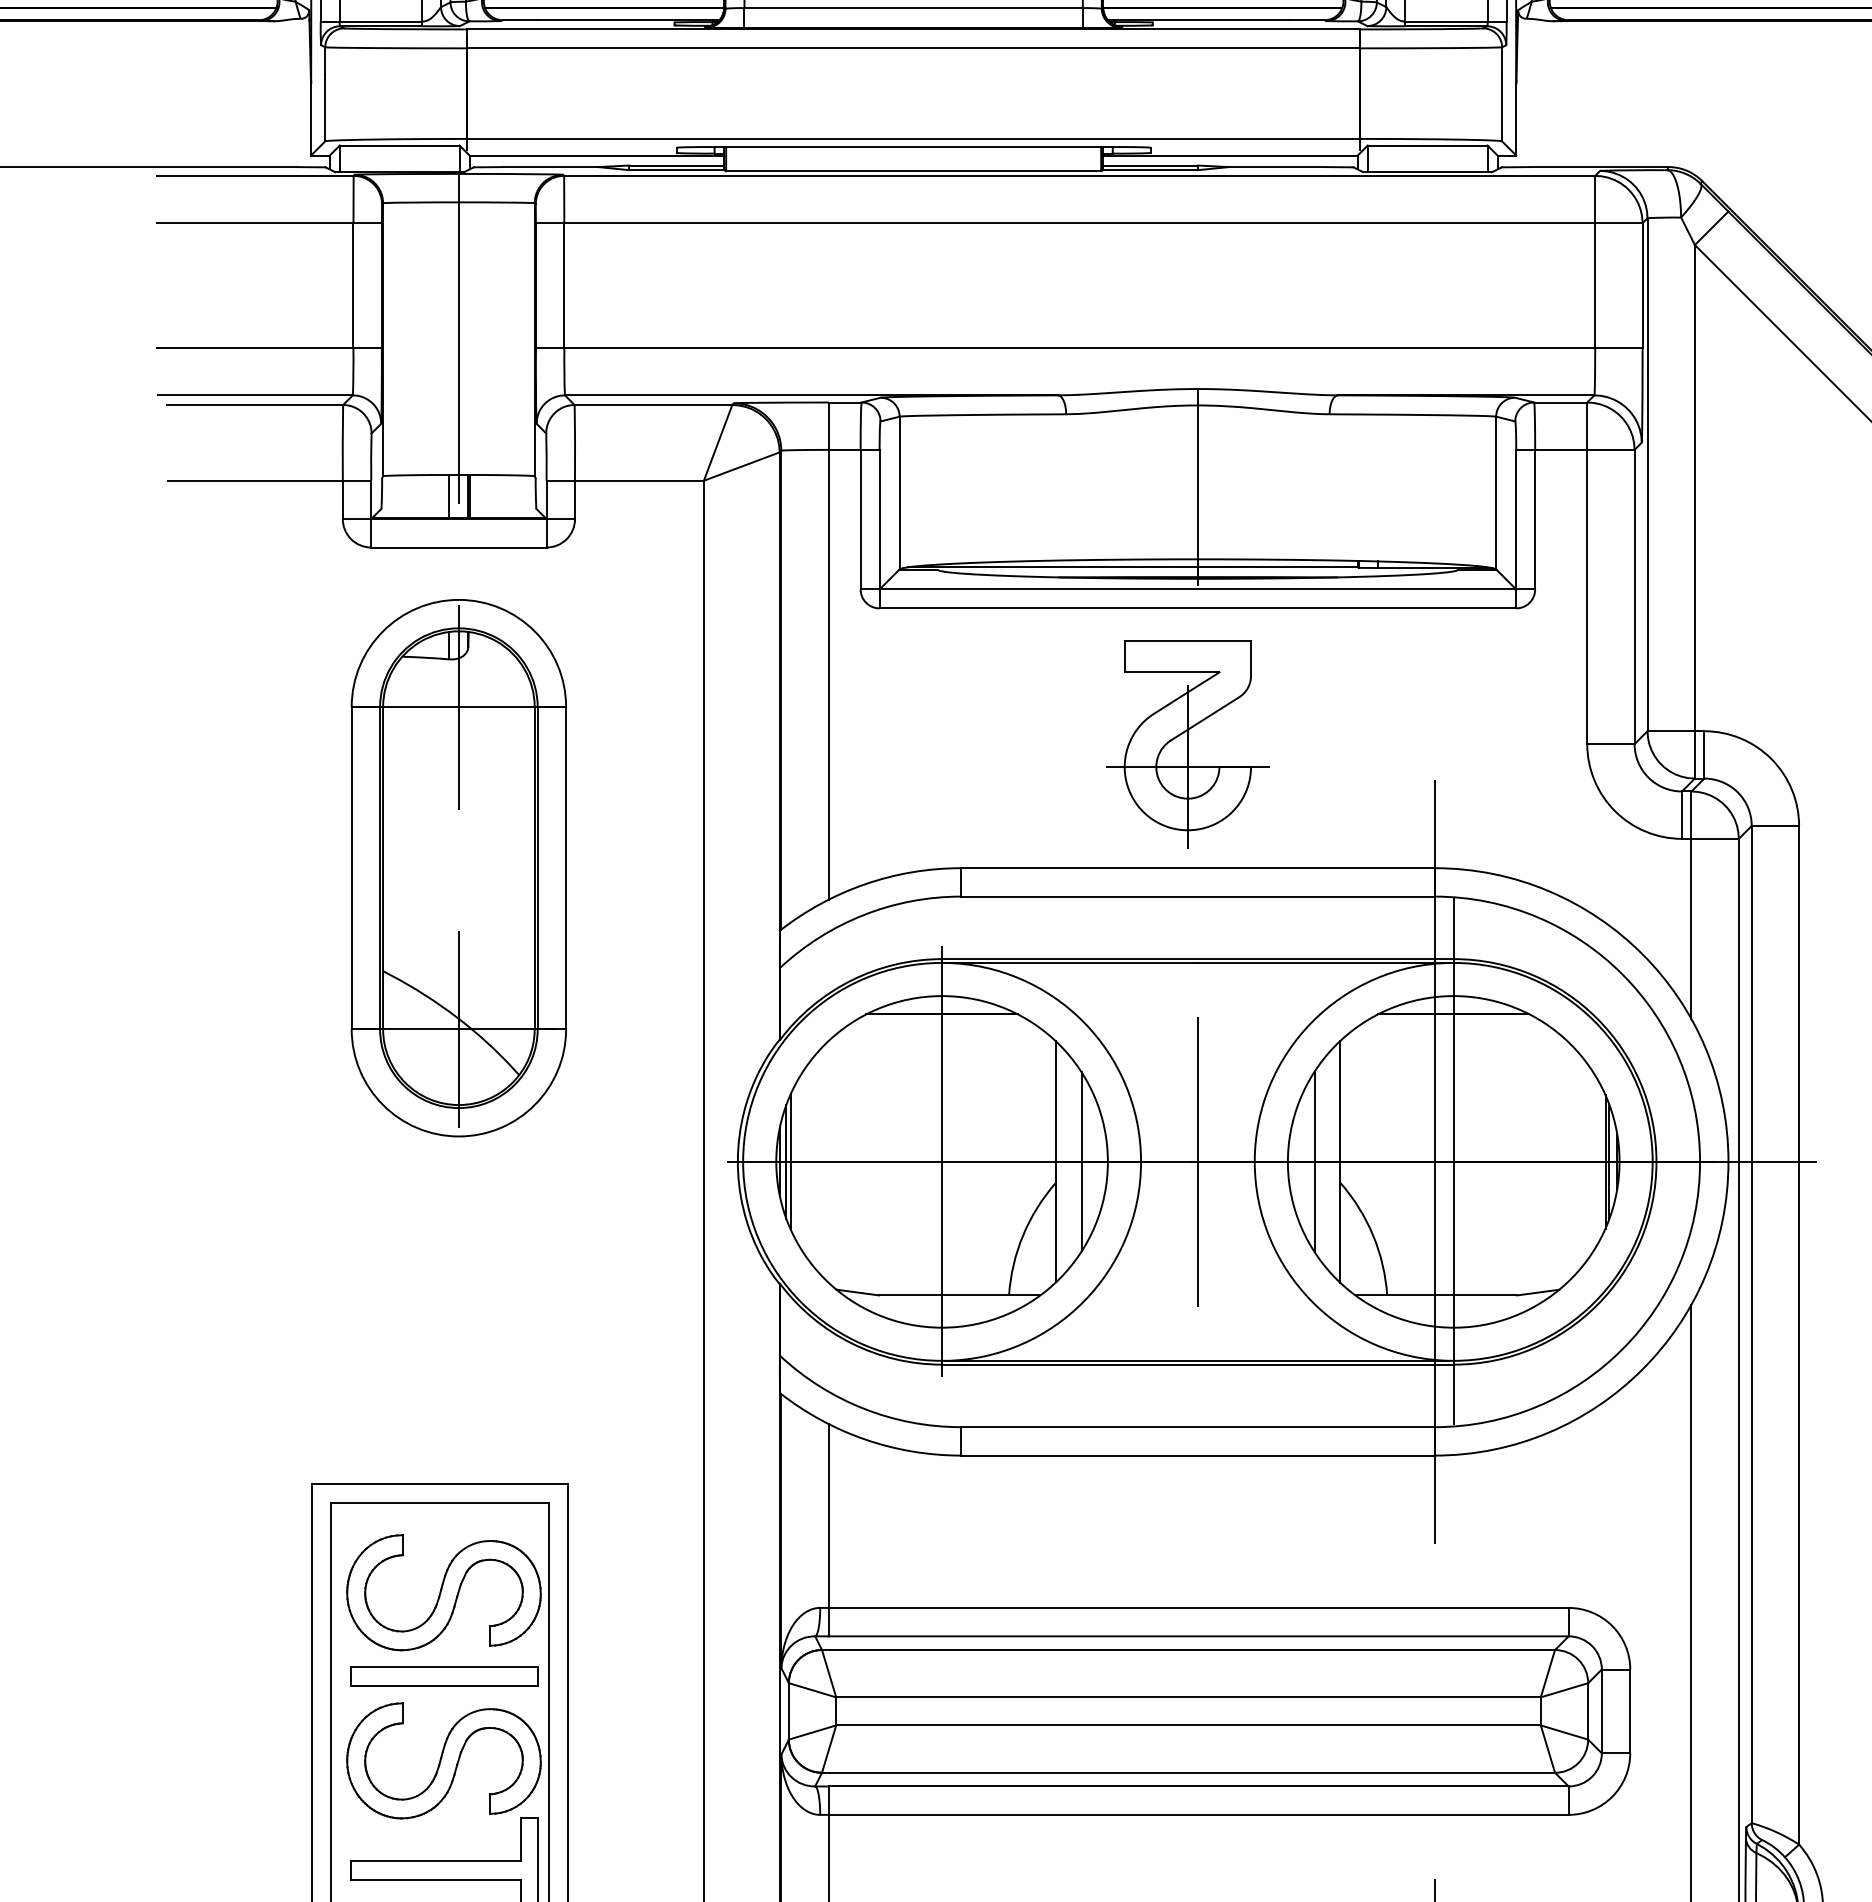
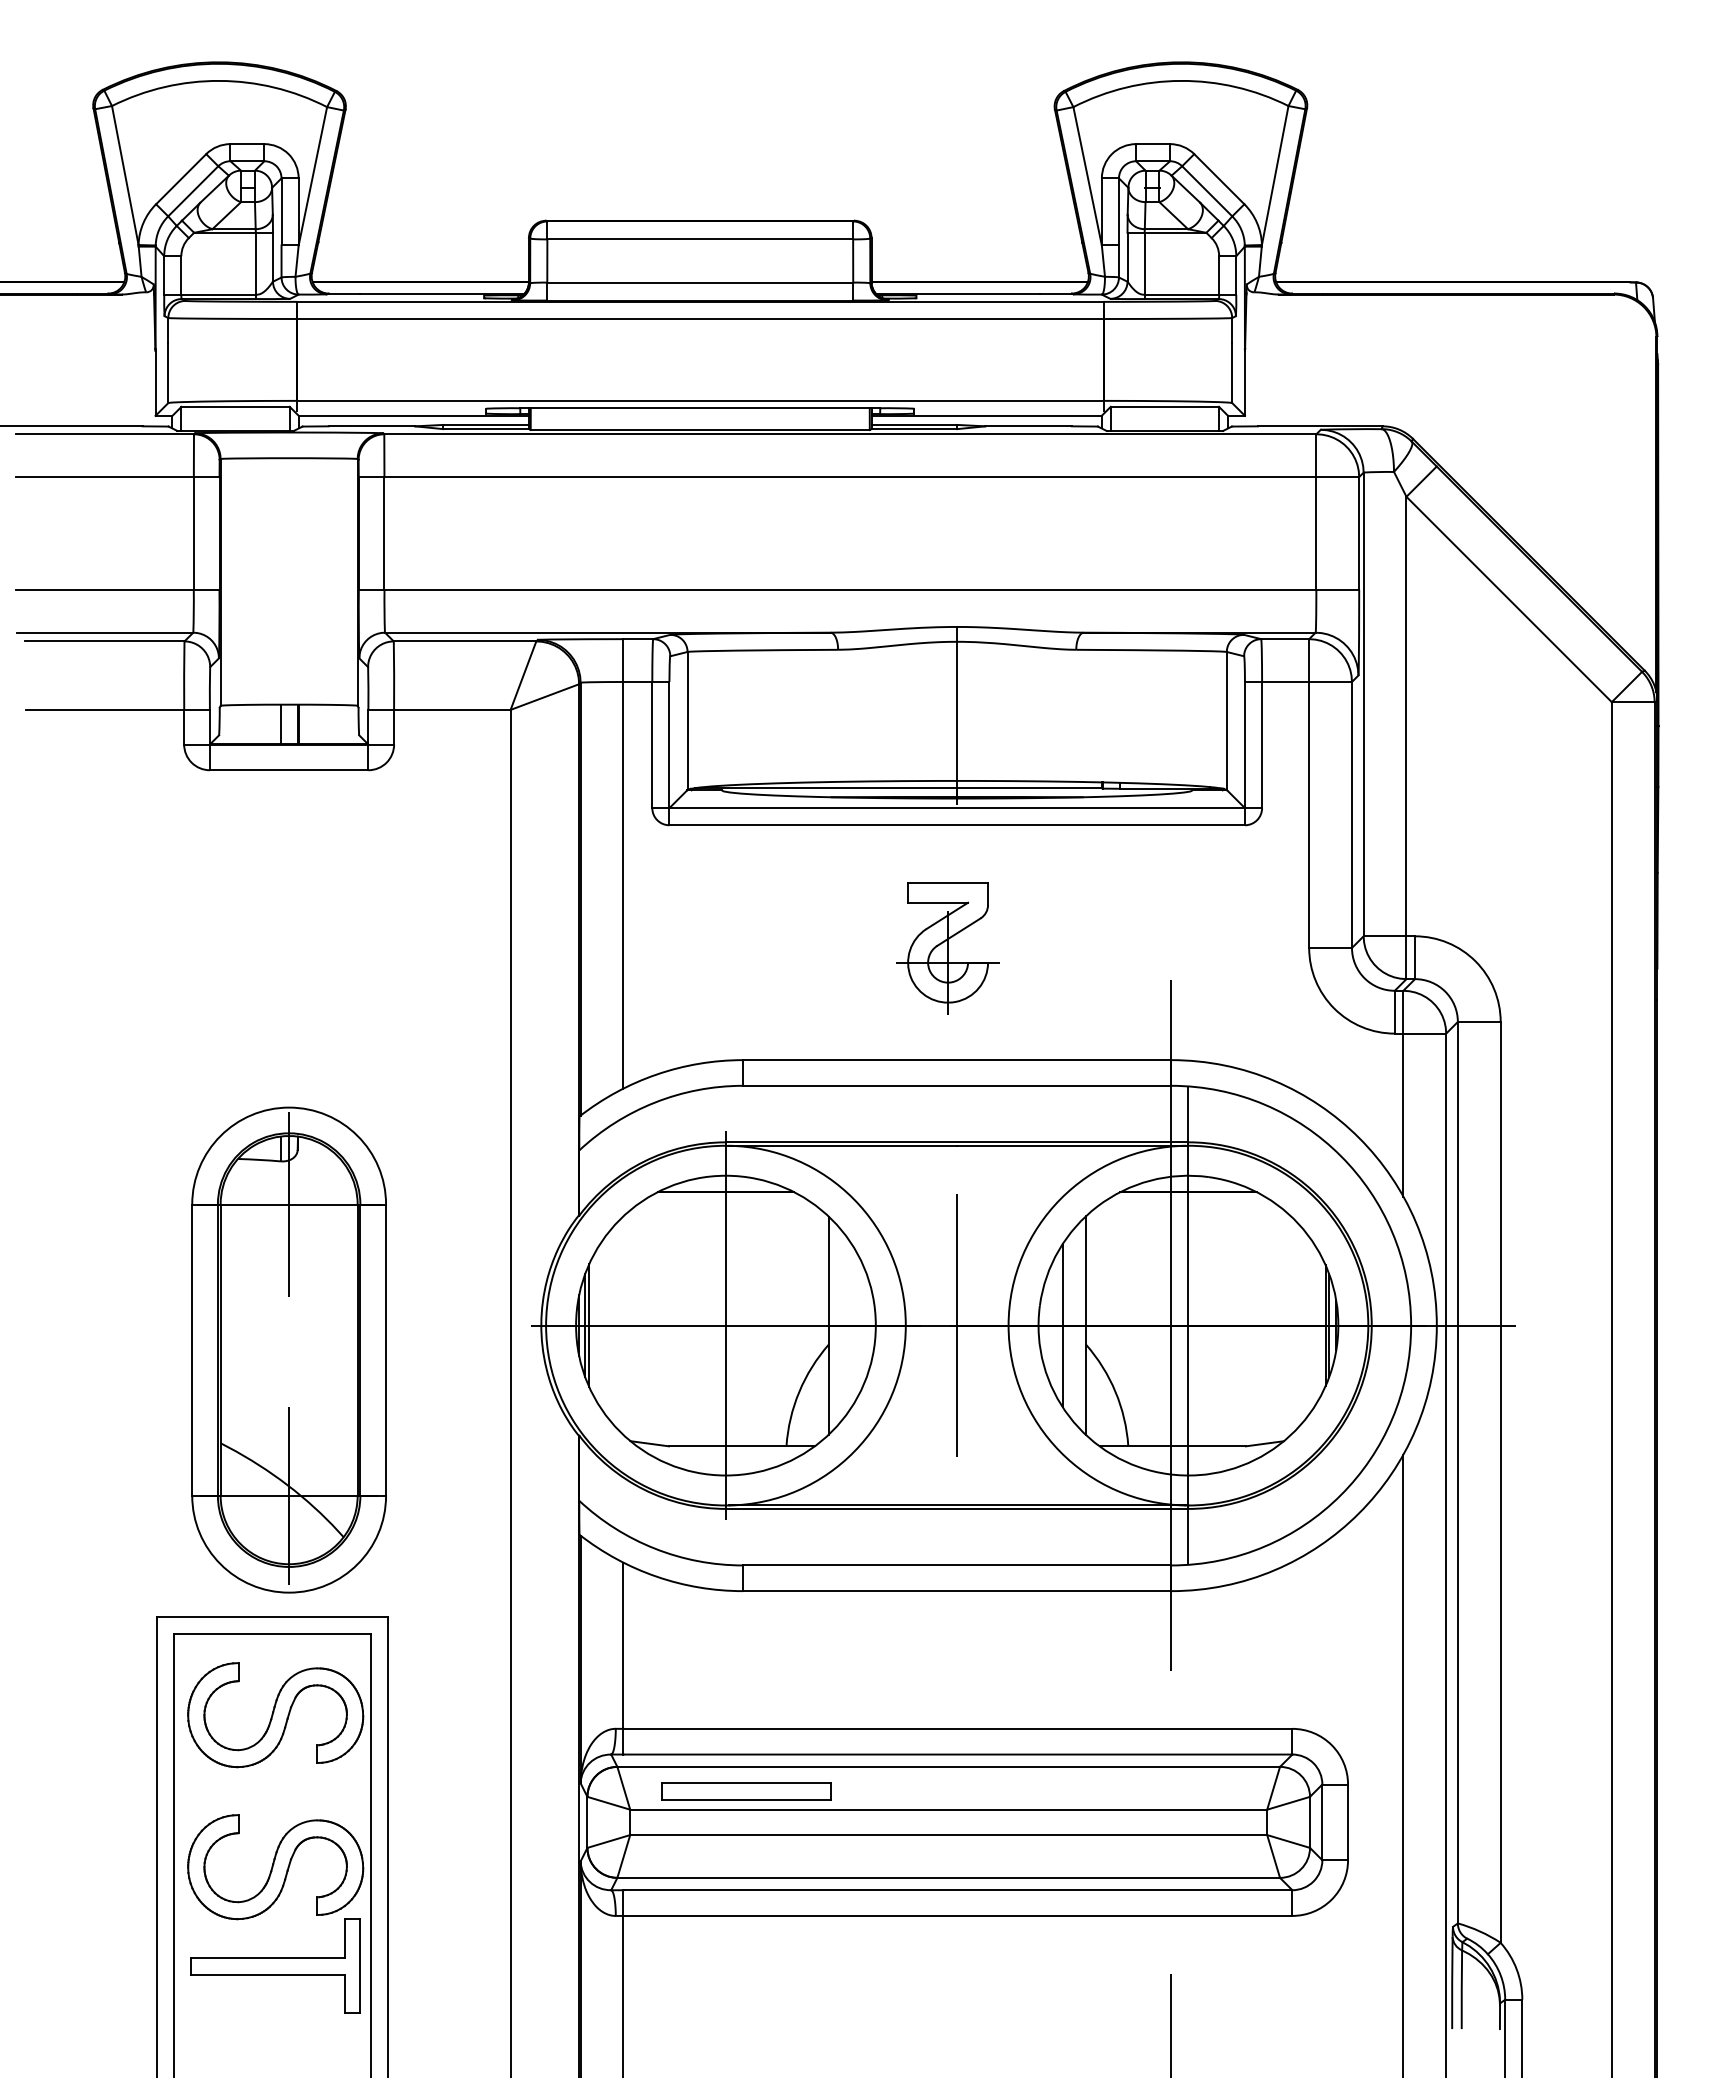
line: (459, 338) -> (289, 581), removed
part: (1187, 744) -> (947, 948), size x0.7
part: (458, 867) -> (288, 1349), moved
line: (1082, 1161) -> (852, 1325), removed
part: (443, 1677) -> (746, 1791), moved

